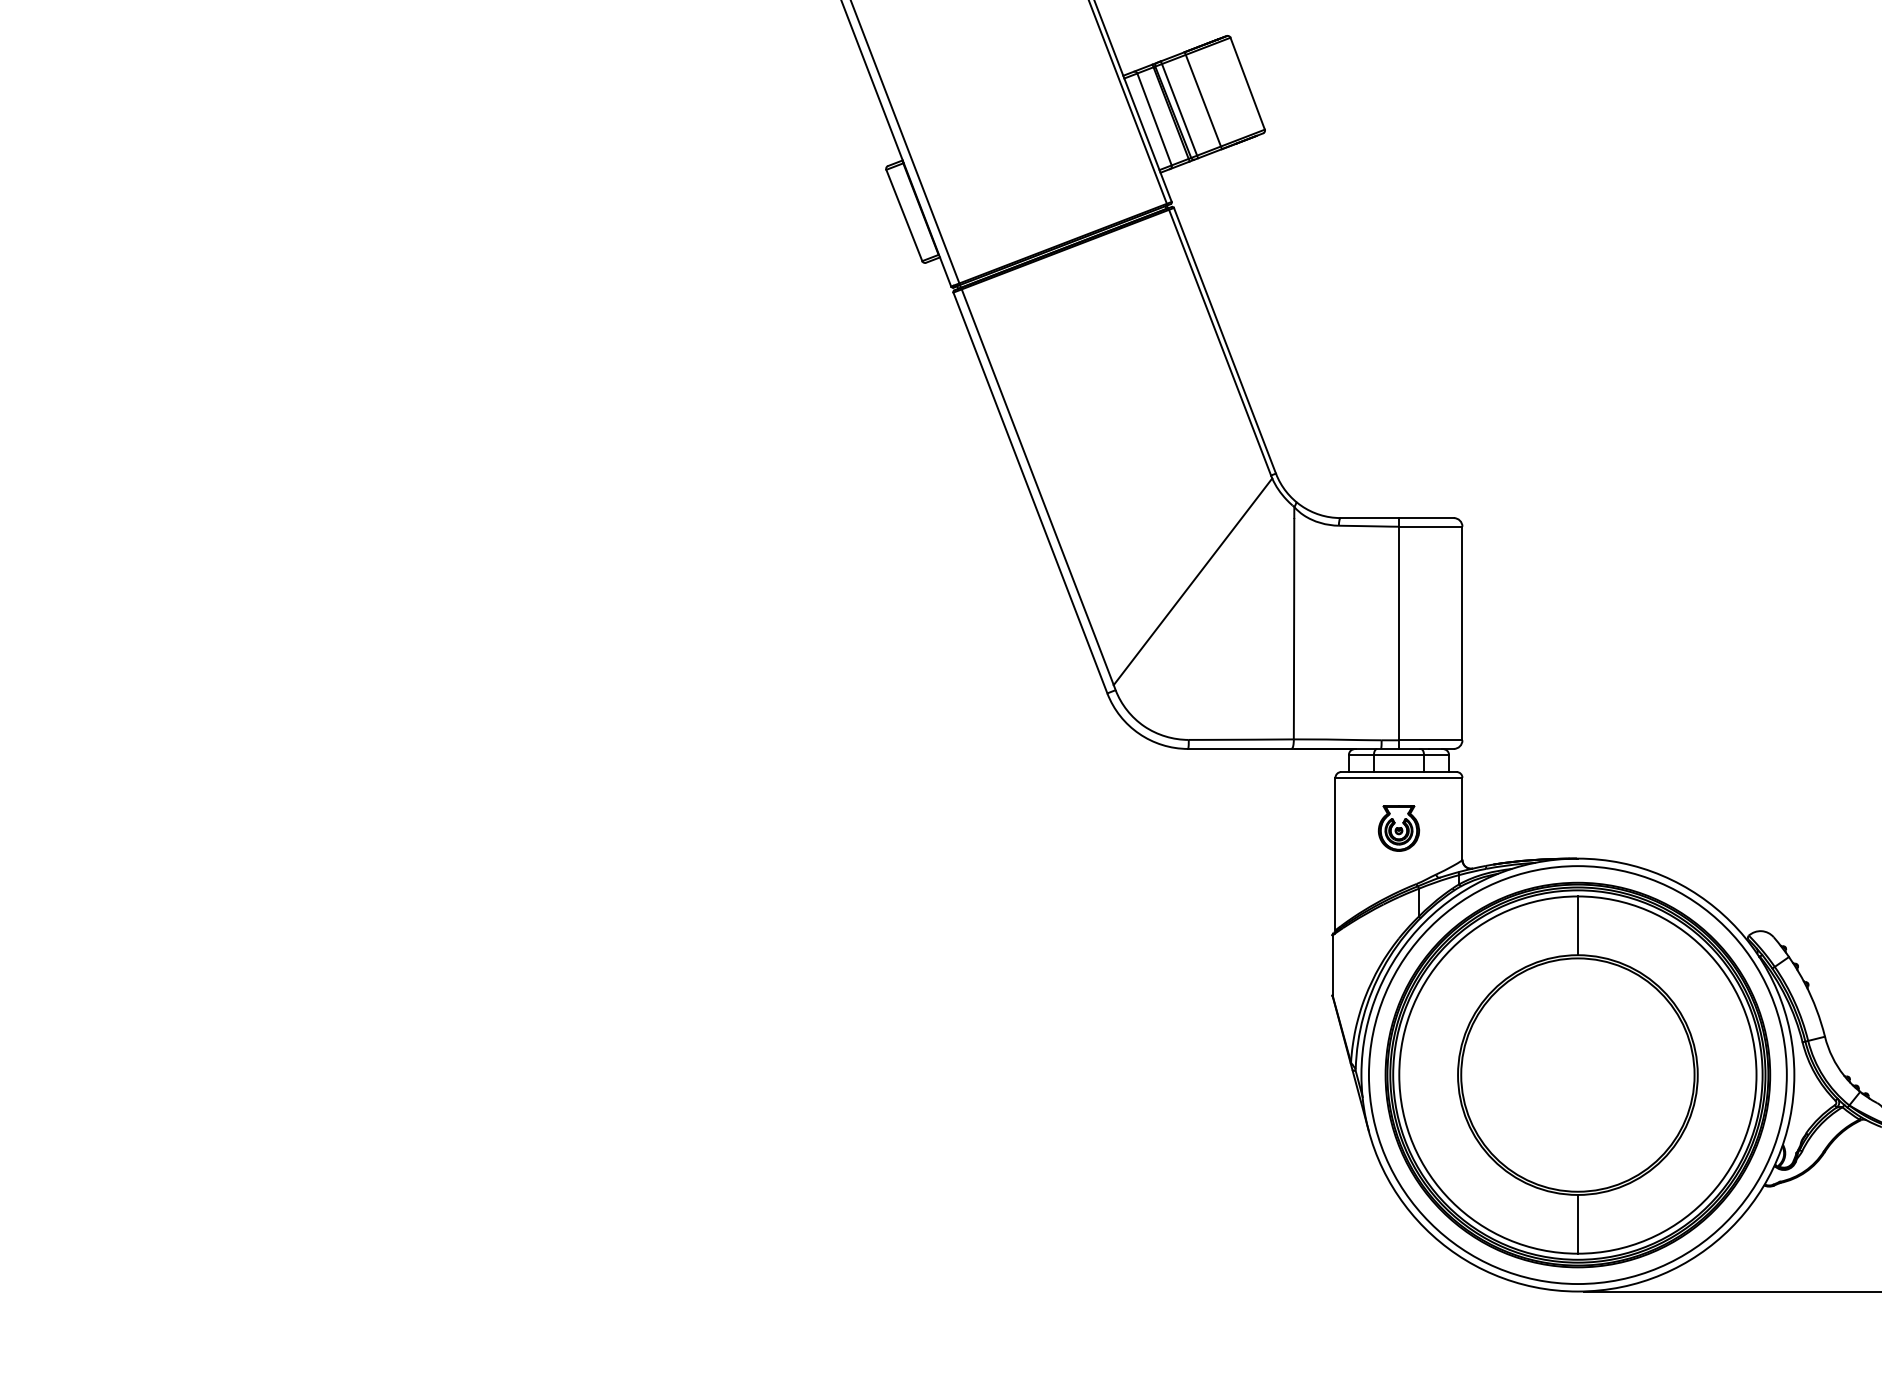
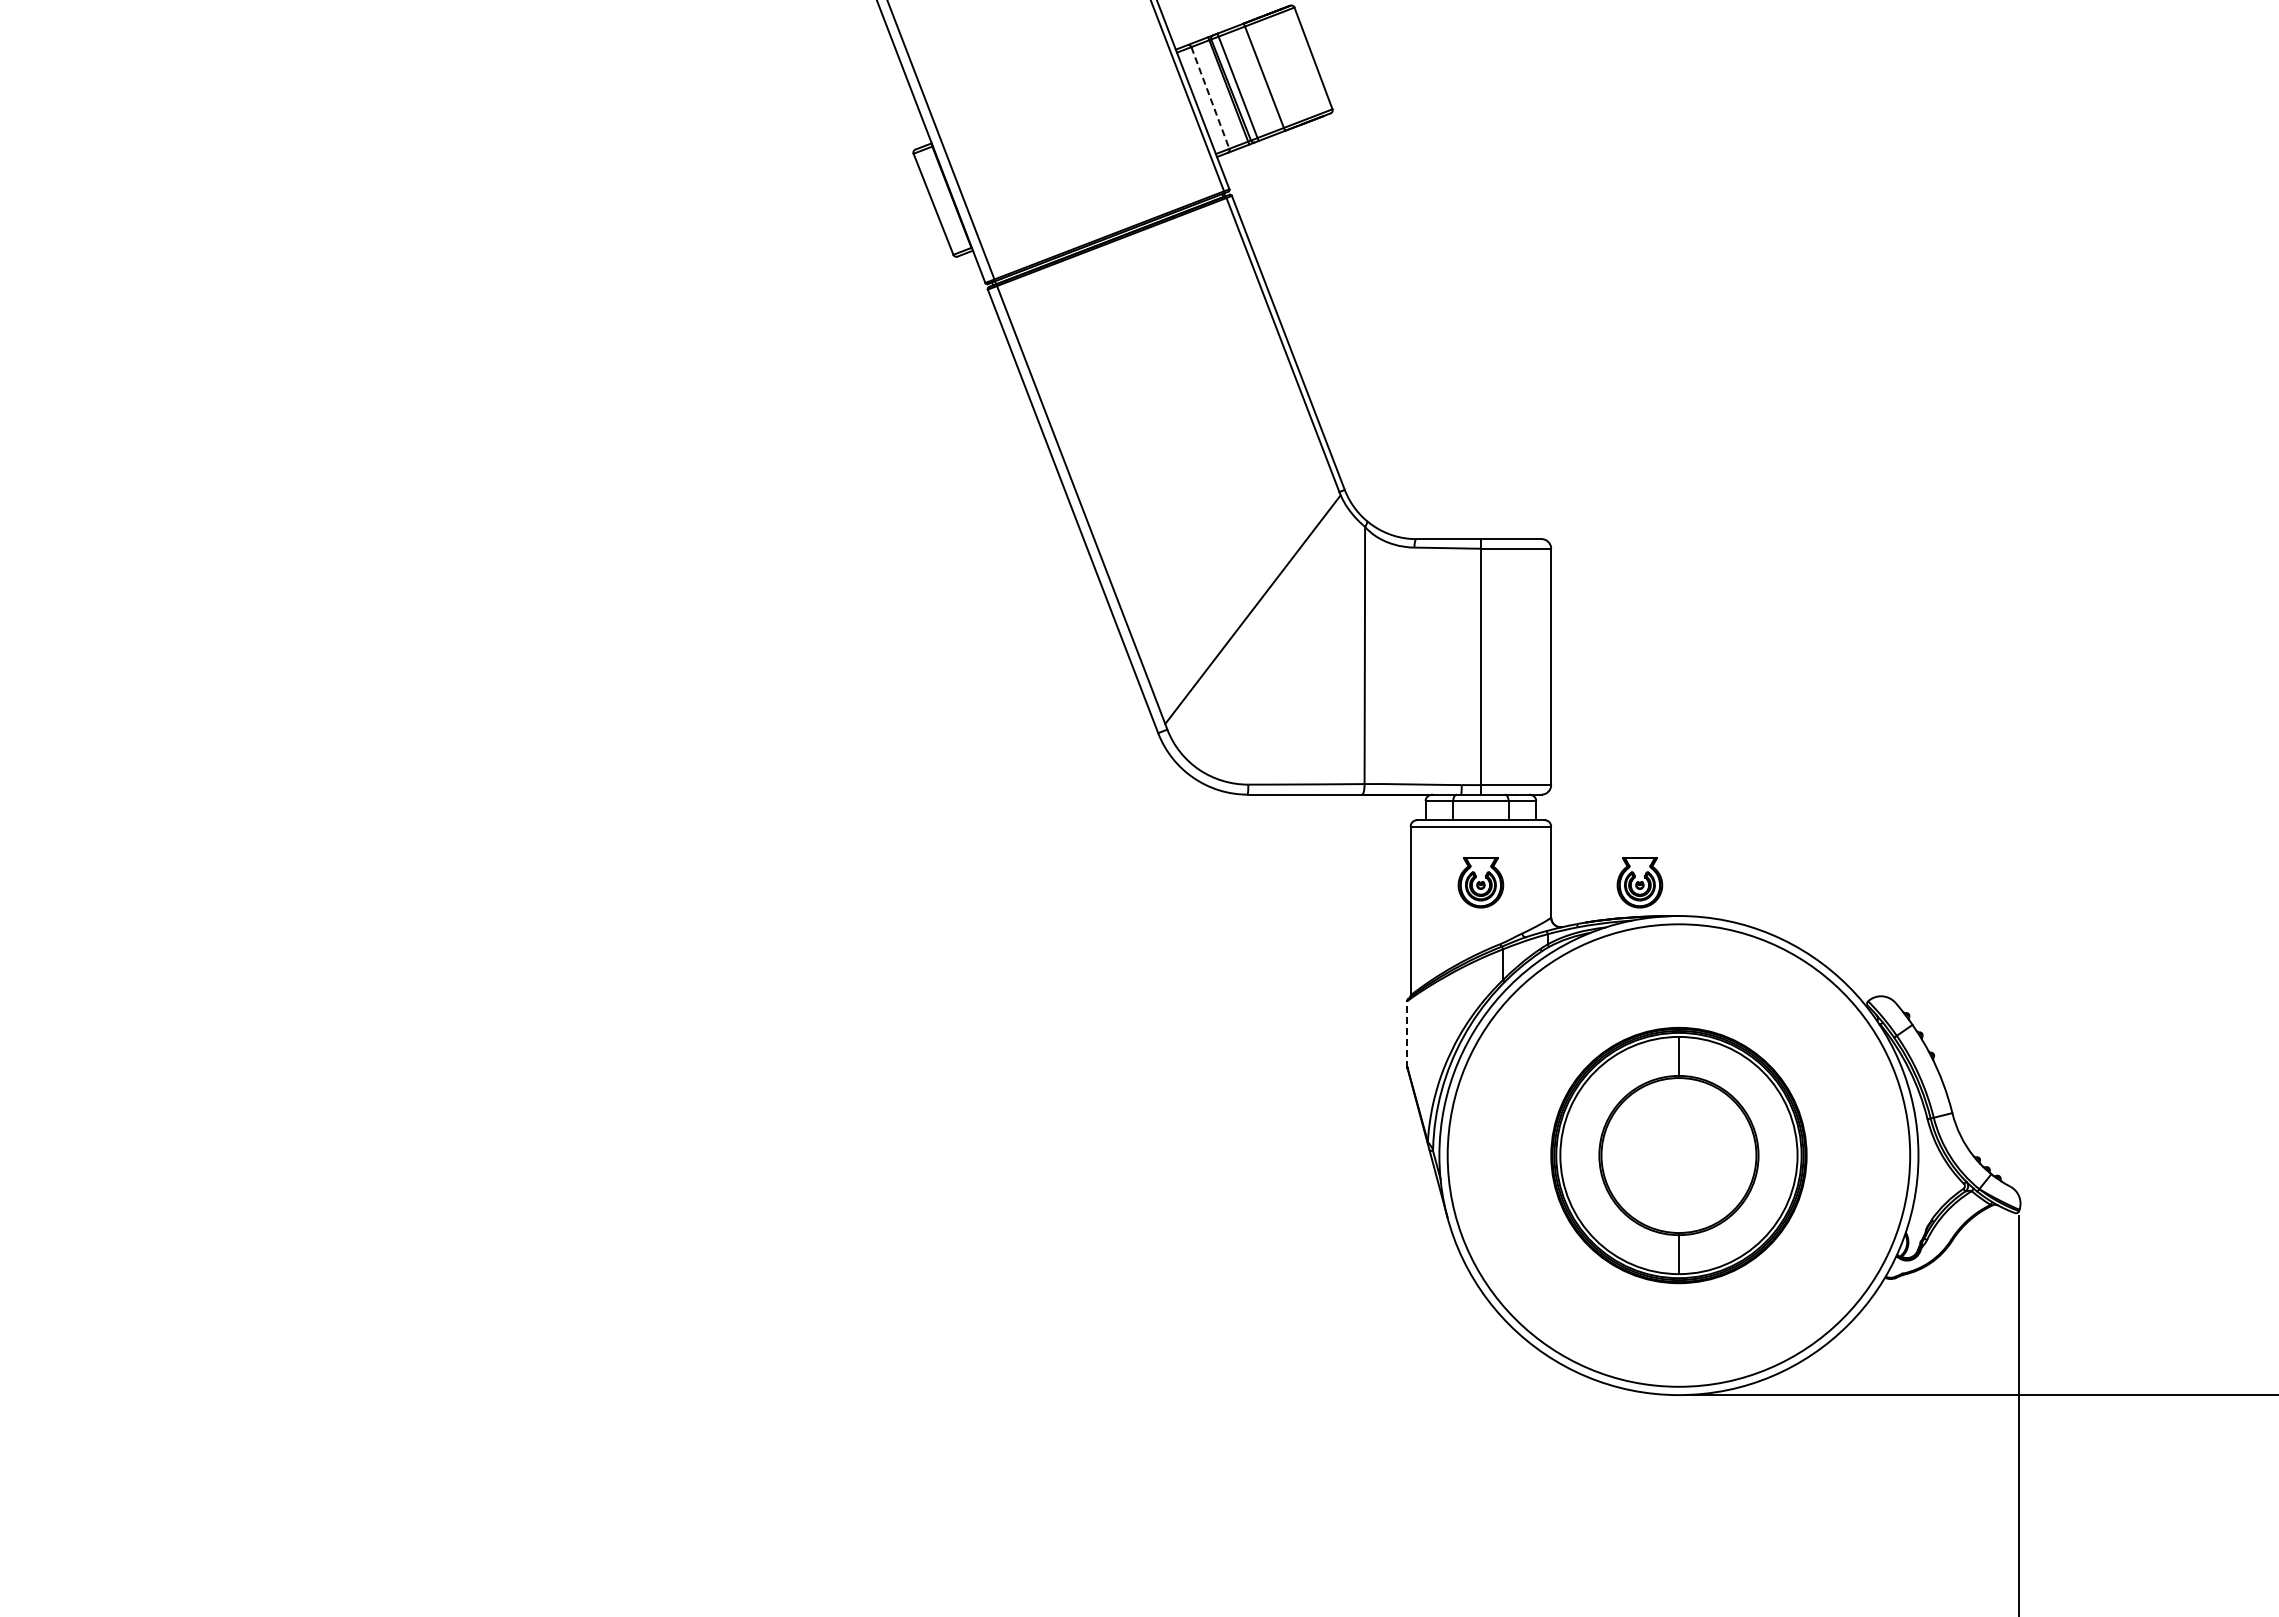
line: (1154, 119) -> (1210, 98), solid -> dashed
part: (1542, 828) -> (1639, 882), added
line: (1332, 964) -> (1407, 1033), solid -> dashed
part: (1577, 1075) -> (1678, 1155), size x0.6

